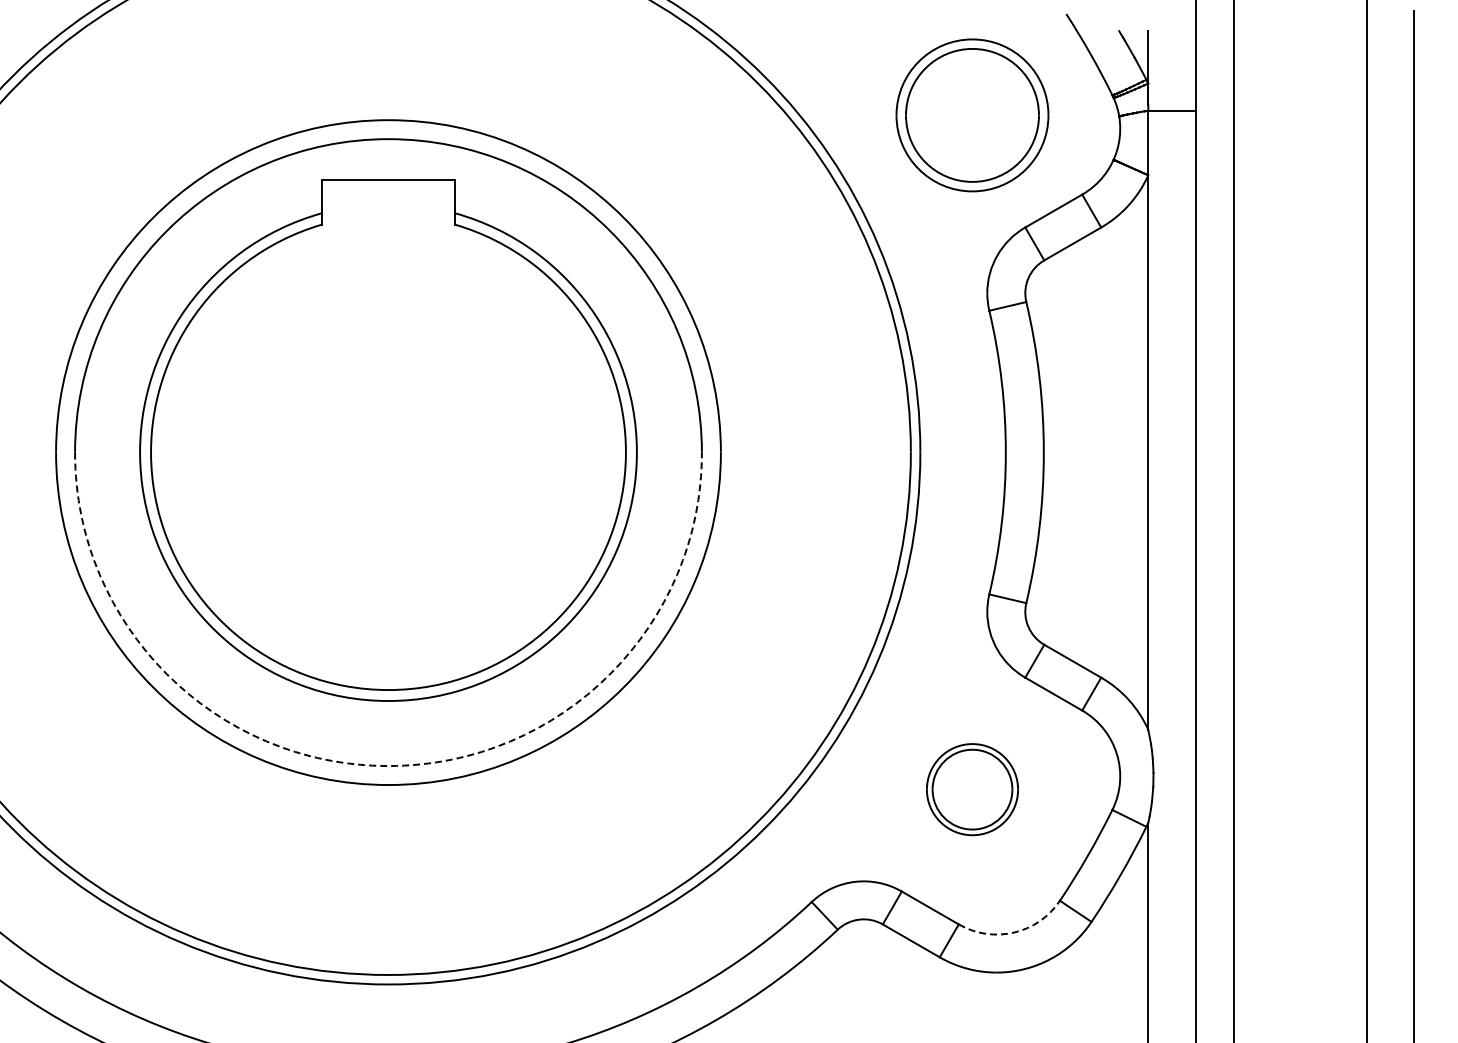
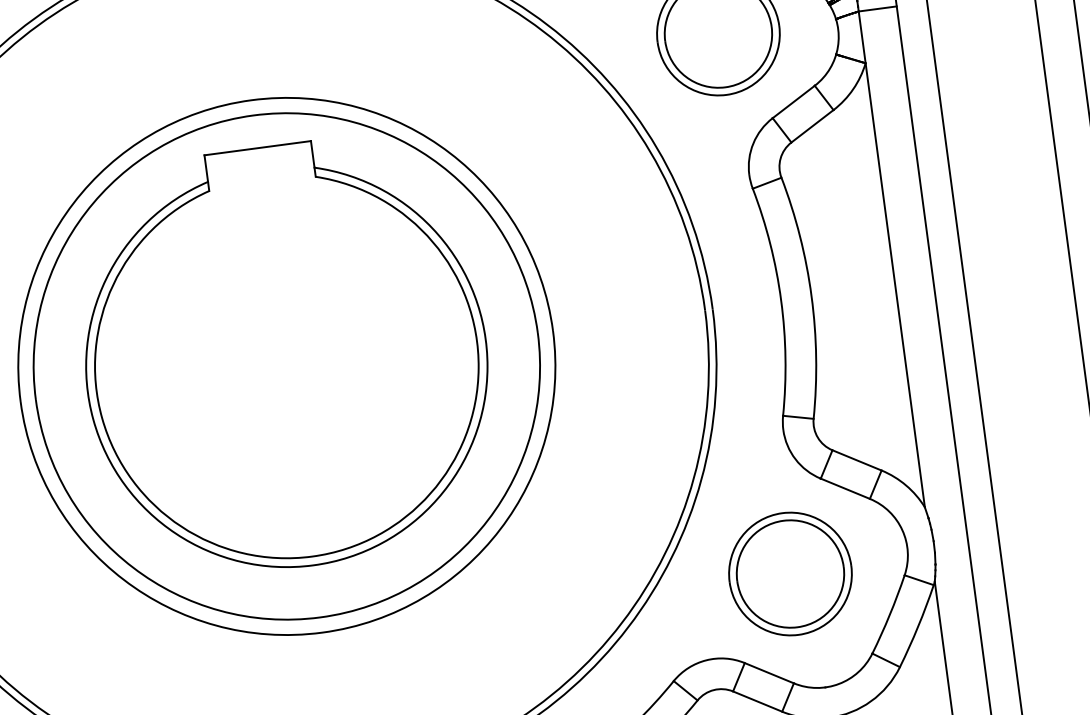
arc: (388, 766) -> (320, 617), dashed -> solid
part: (972, 789) -> (790, 573), size x1.67
arc: (1014, 932) -> (839, 683), dashed -> solid

